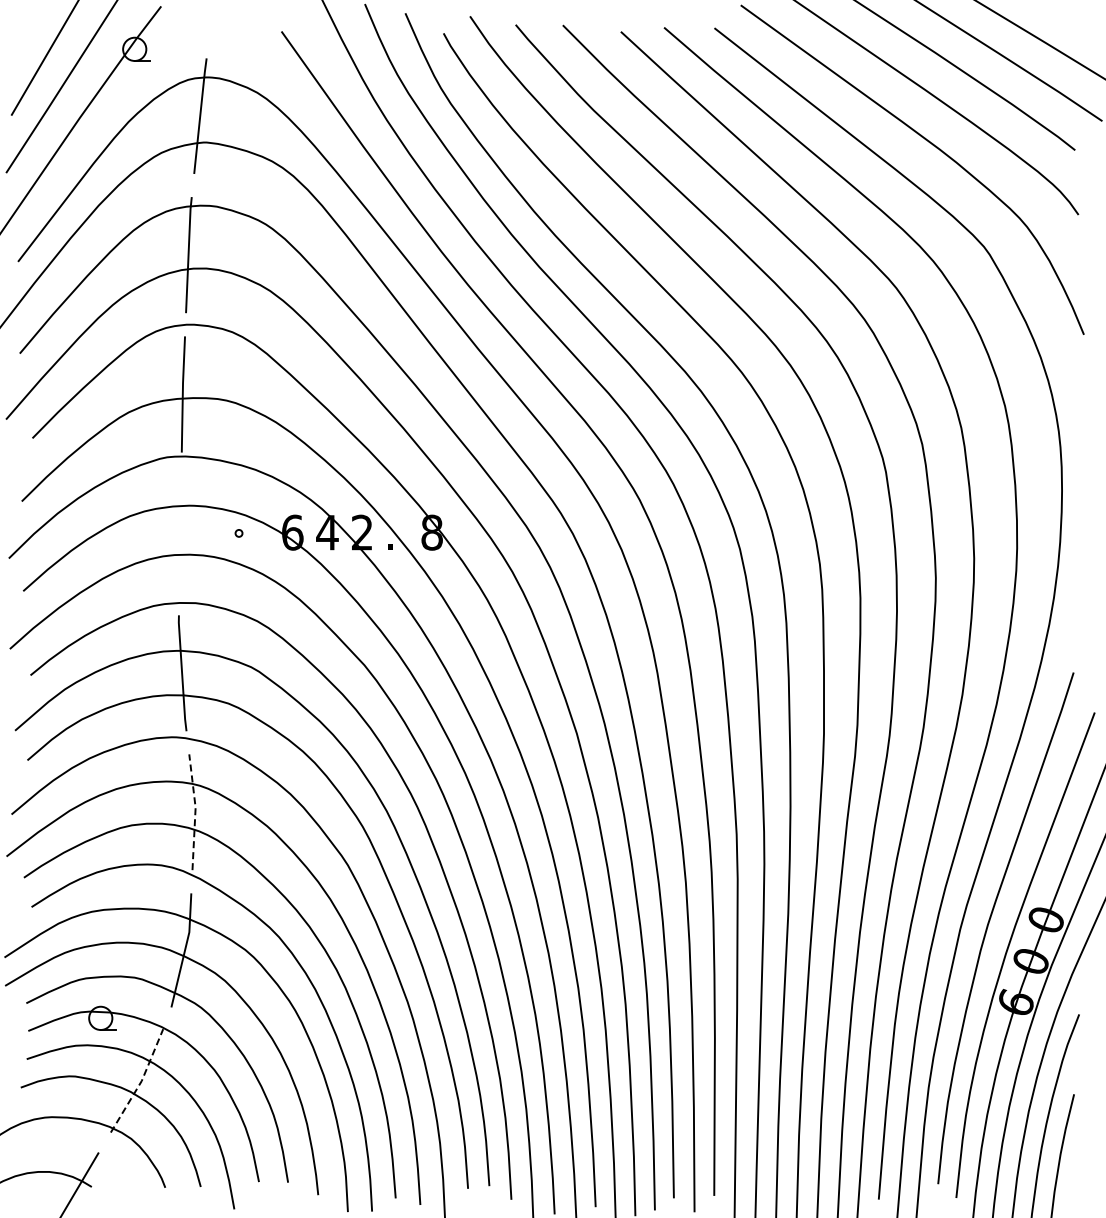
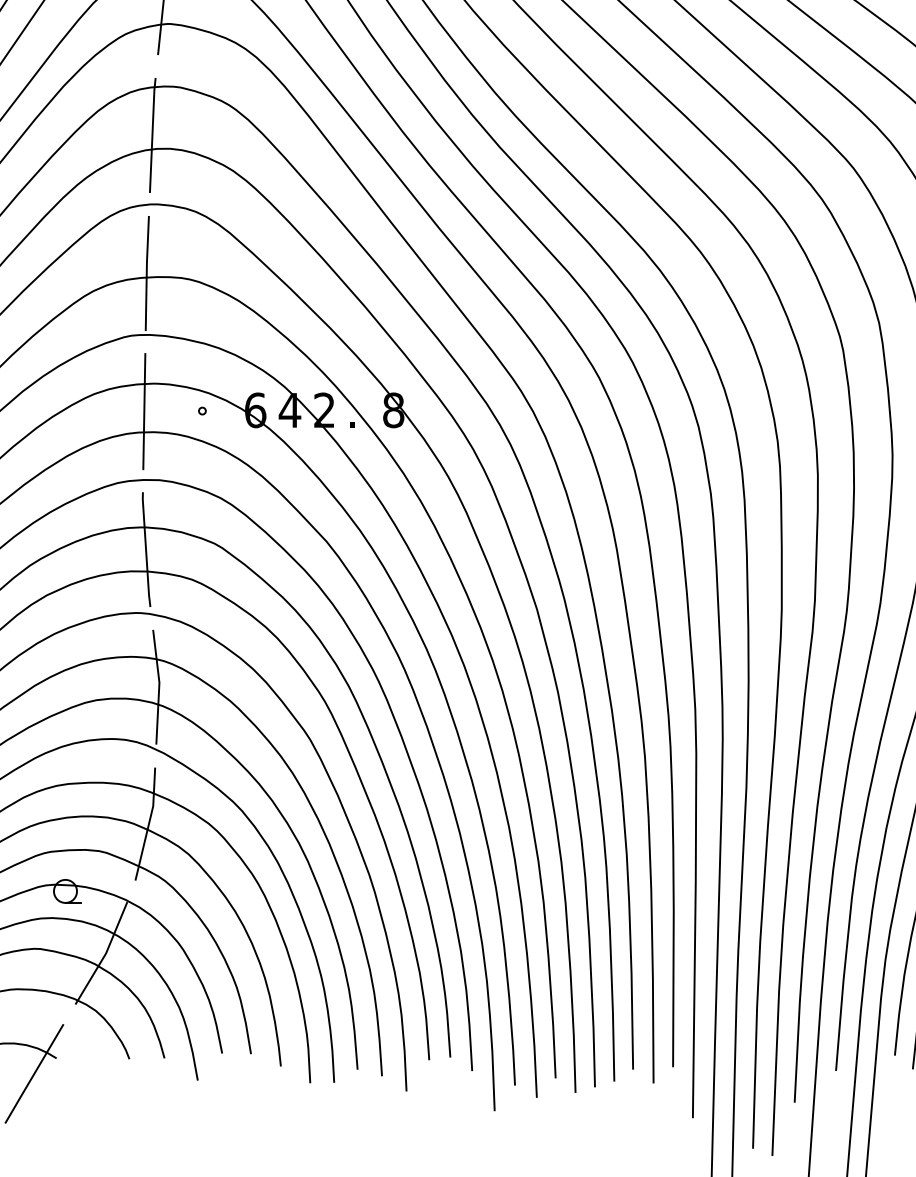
line: (180, 533) -> (144, 411), added
line: (195, 811) -> (159, 686), dashed -> solid
line: (141, 1081) -> (105, 953), dashed -> solid

